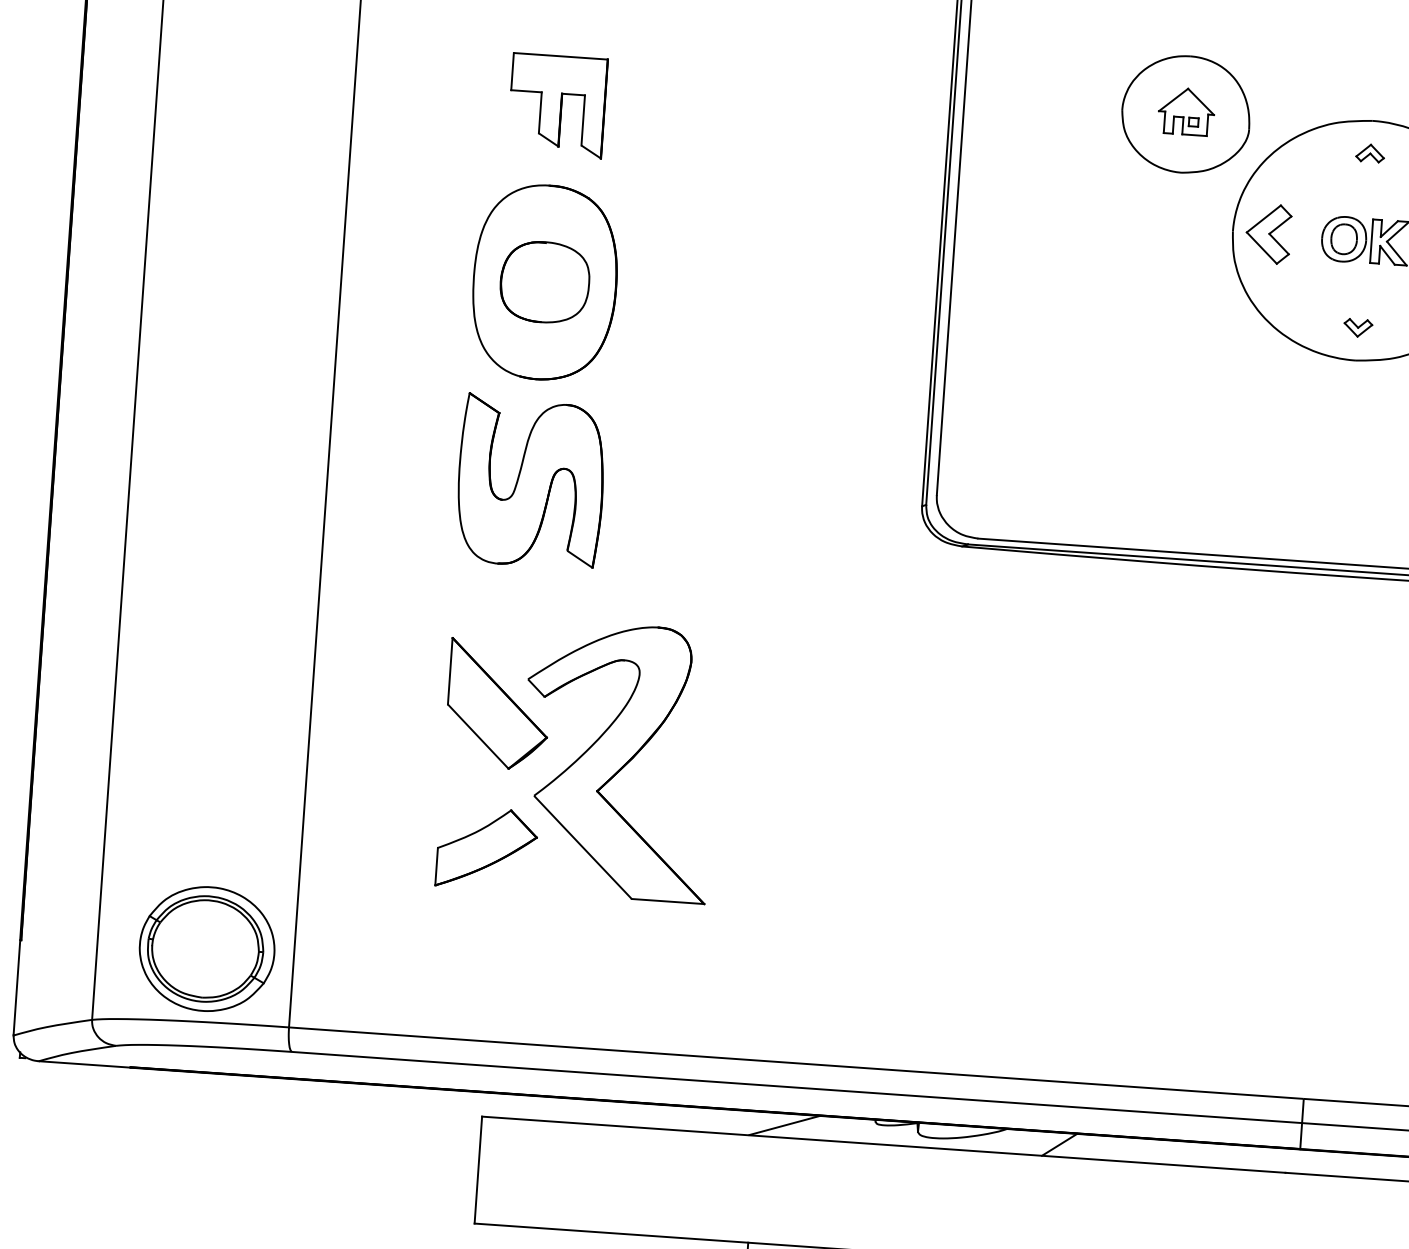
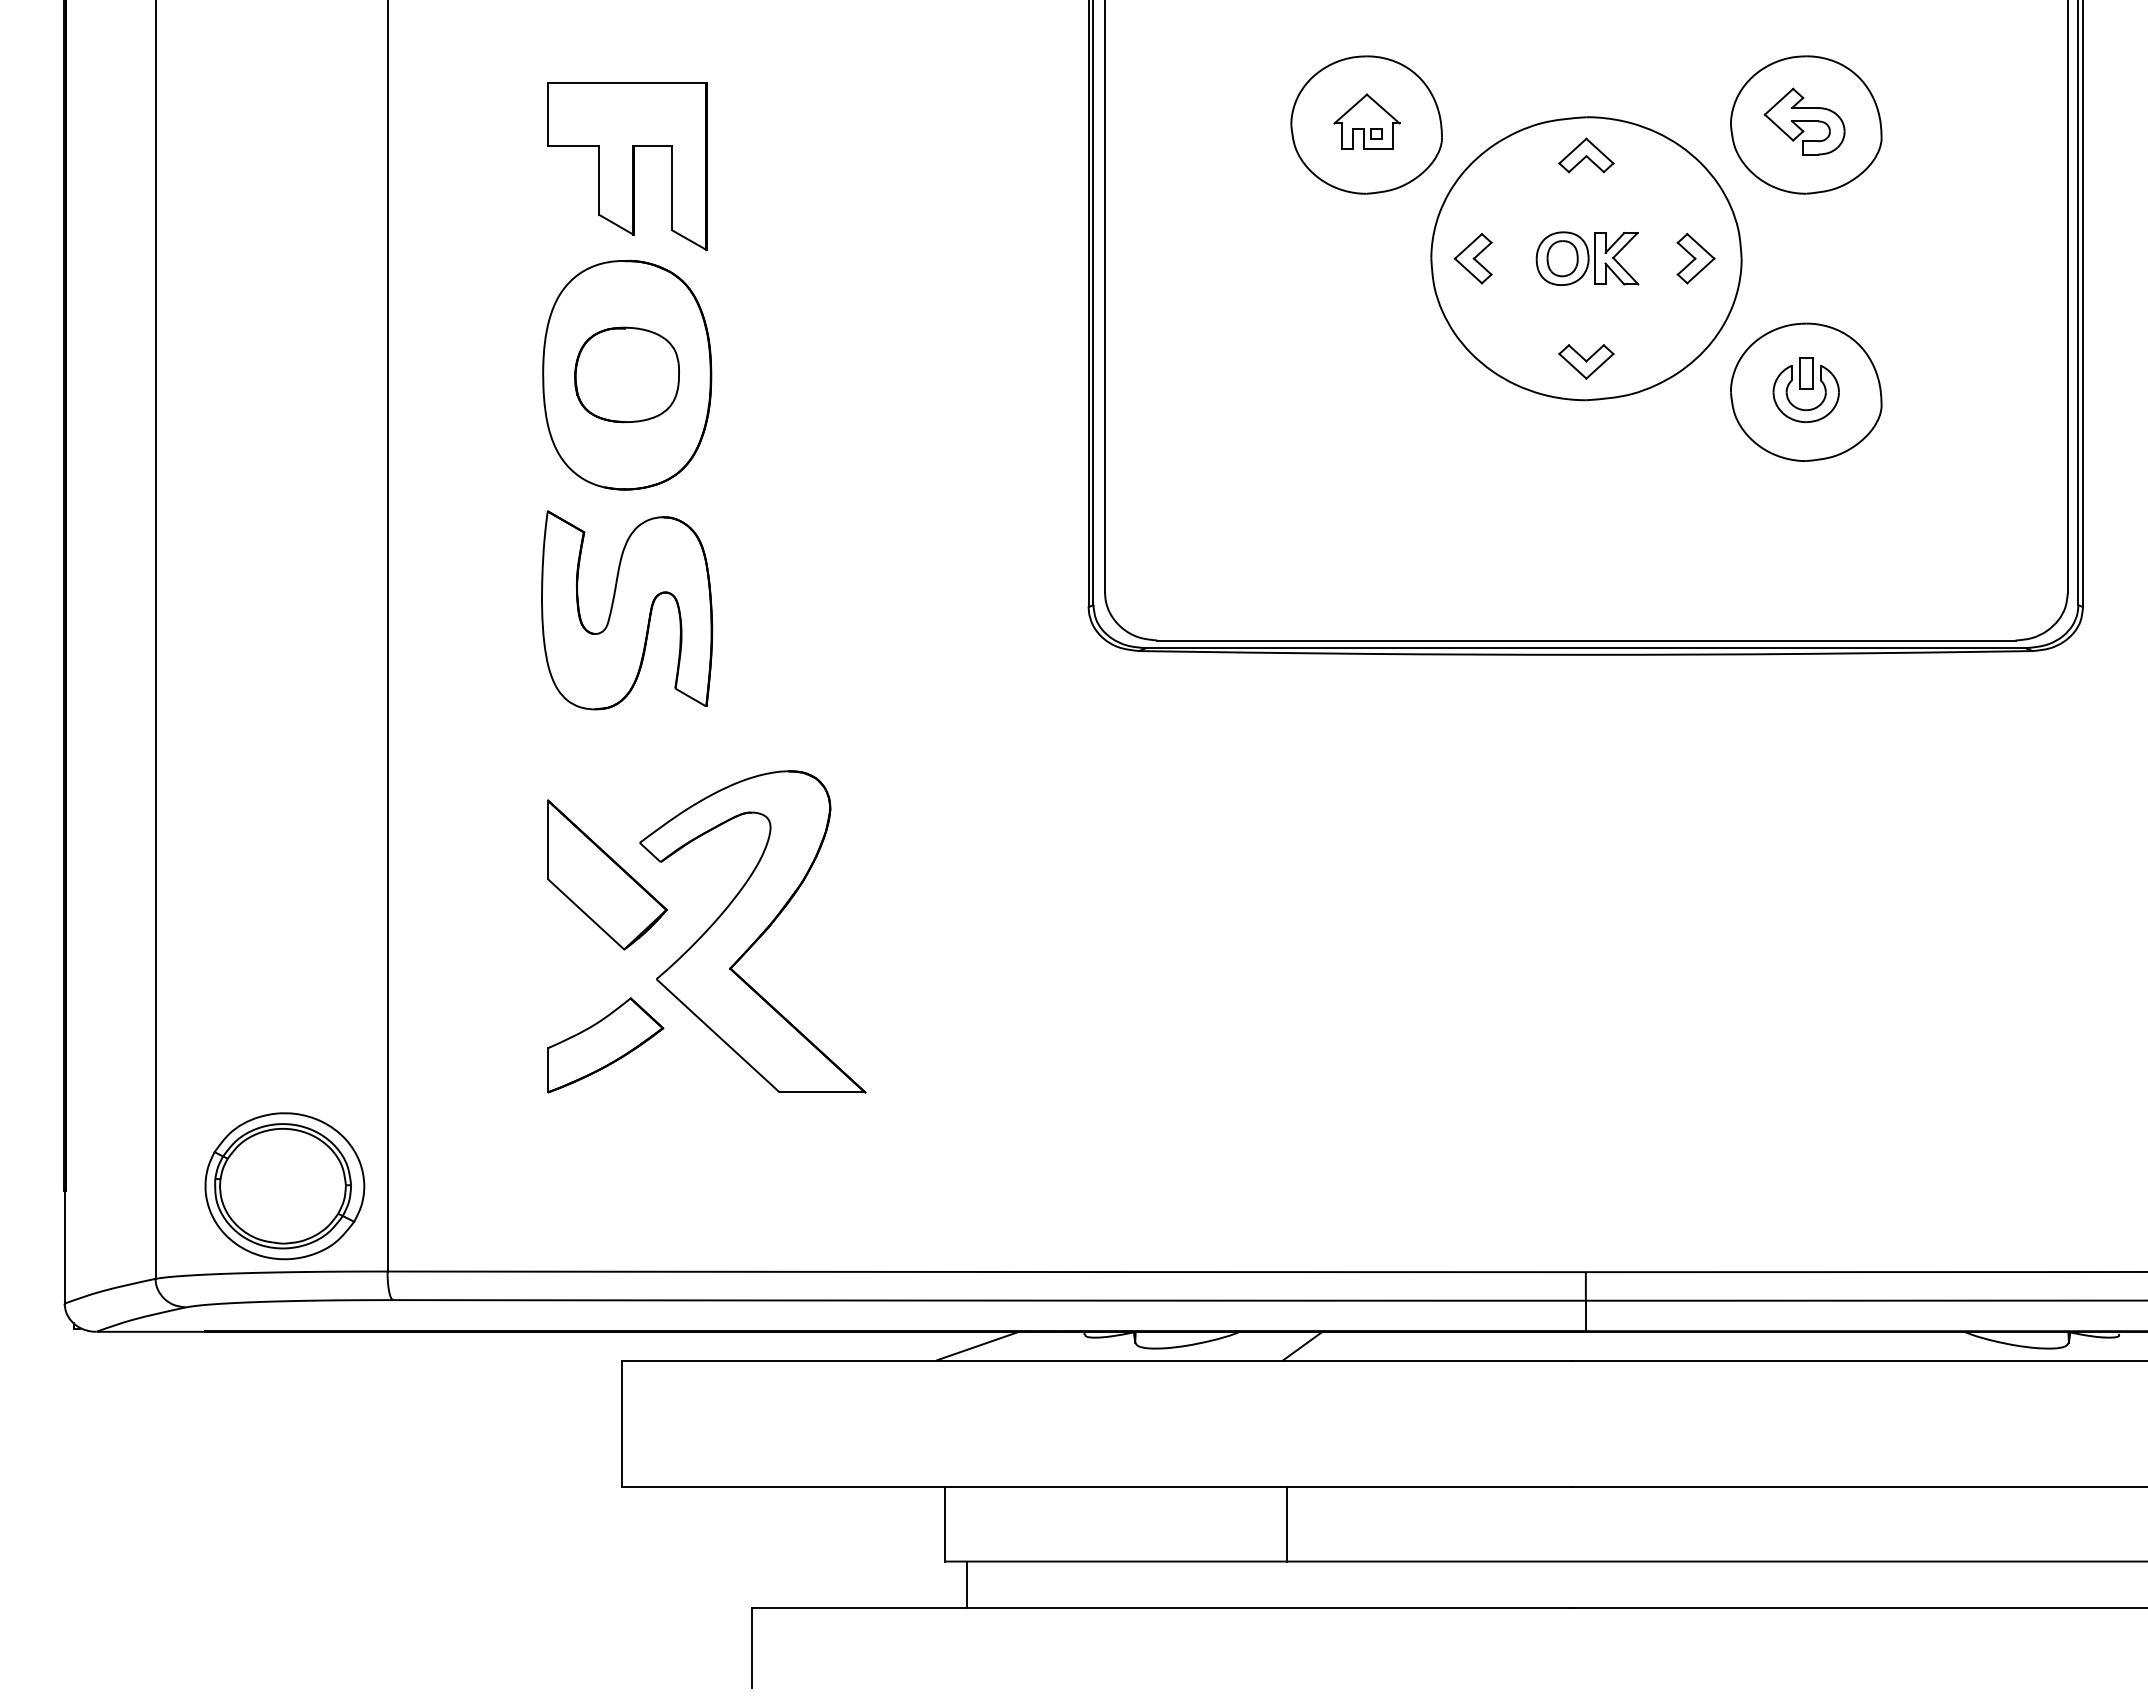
part: (557, 105) -> (627, 166), size x1.43
part: (1370, 153) -> (1586, 155), size x1.67
part: (1267, 233) -> (1472, 258), size x0.71
part: (1358, 327) -> (1586, 361), size x1.67

